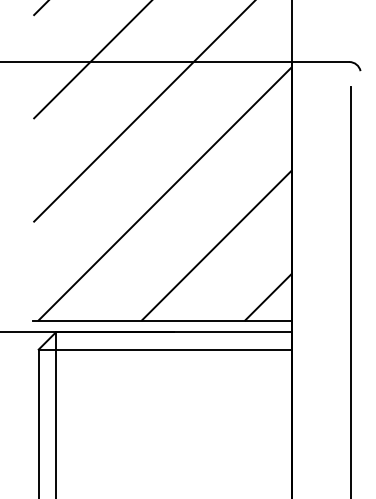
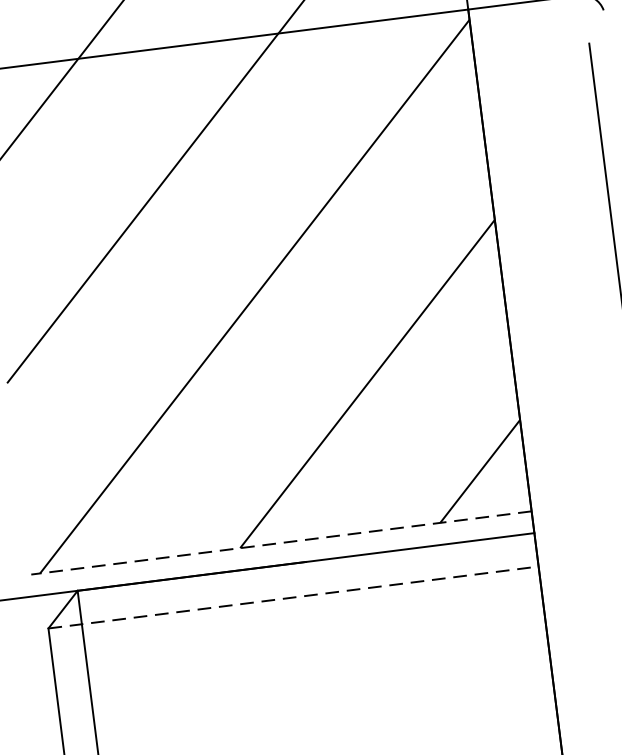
line: (162, 321) -> (281, 543), solid -> dashed
line: (165, 349) -> (293, 597), solid -> dashed

